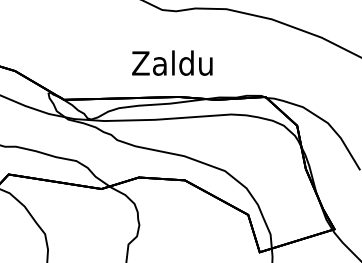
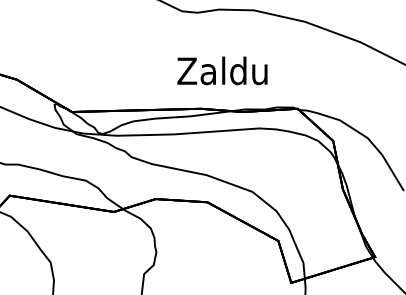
text: (172, 62) -> (222, 70), moved

